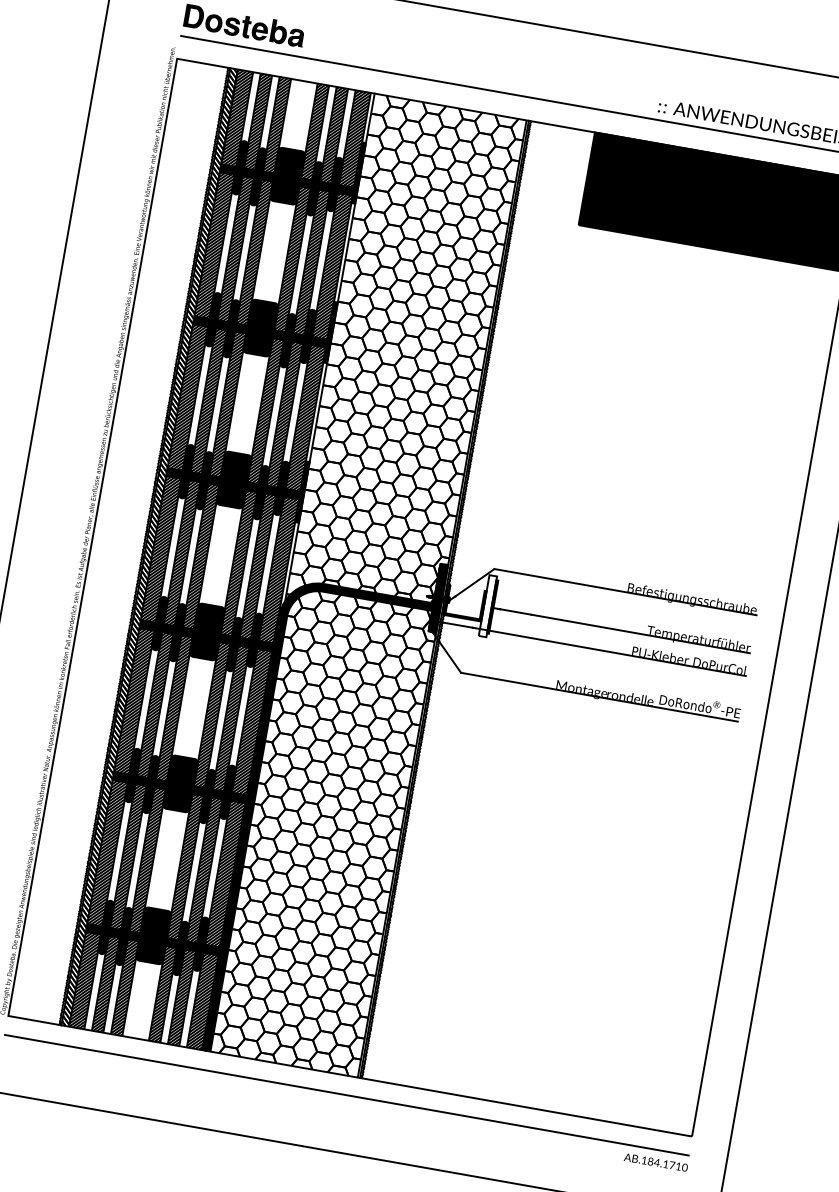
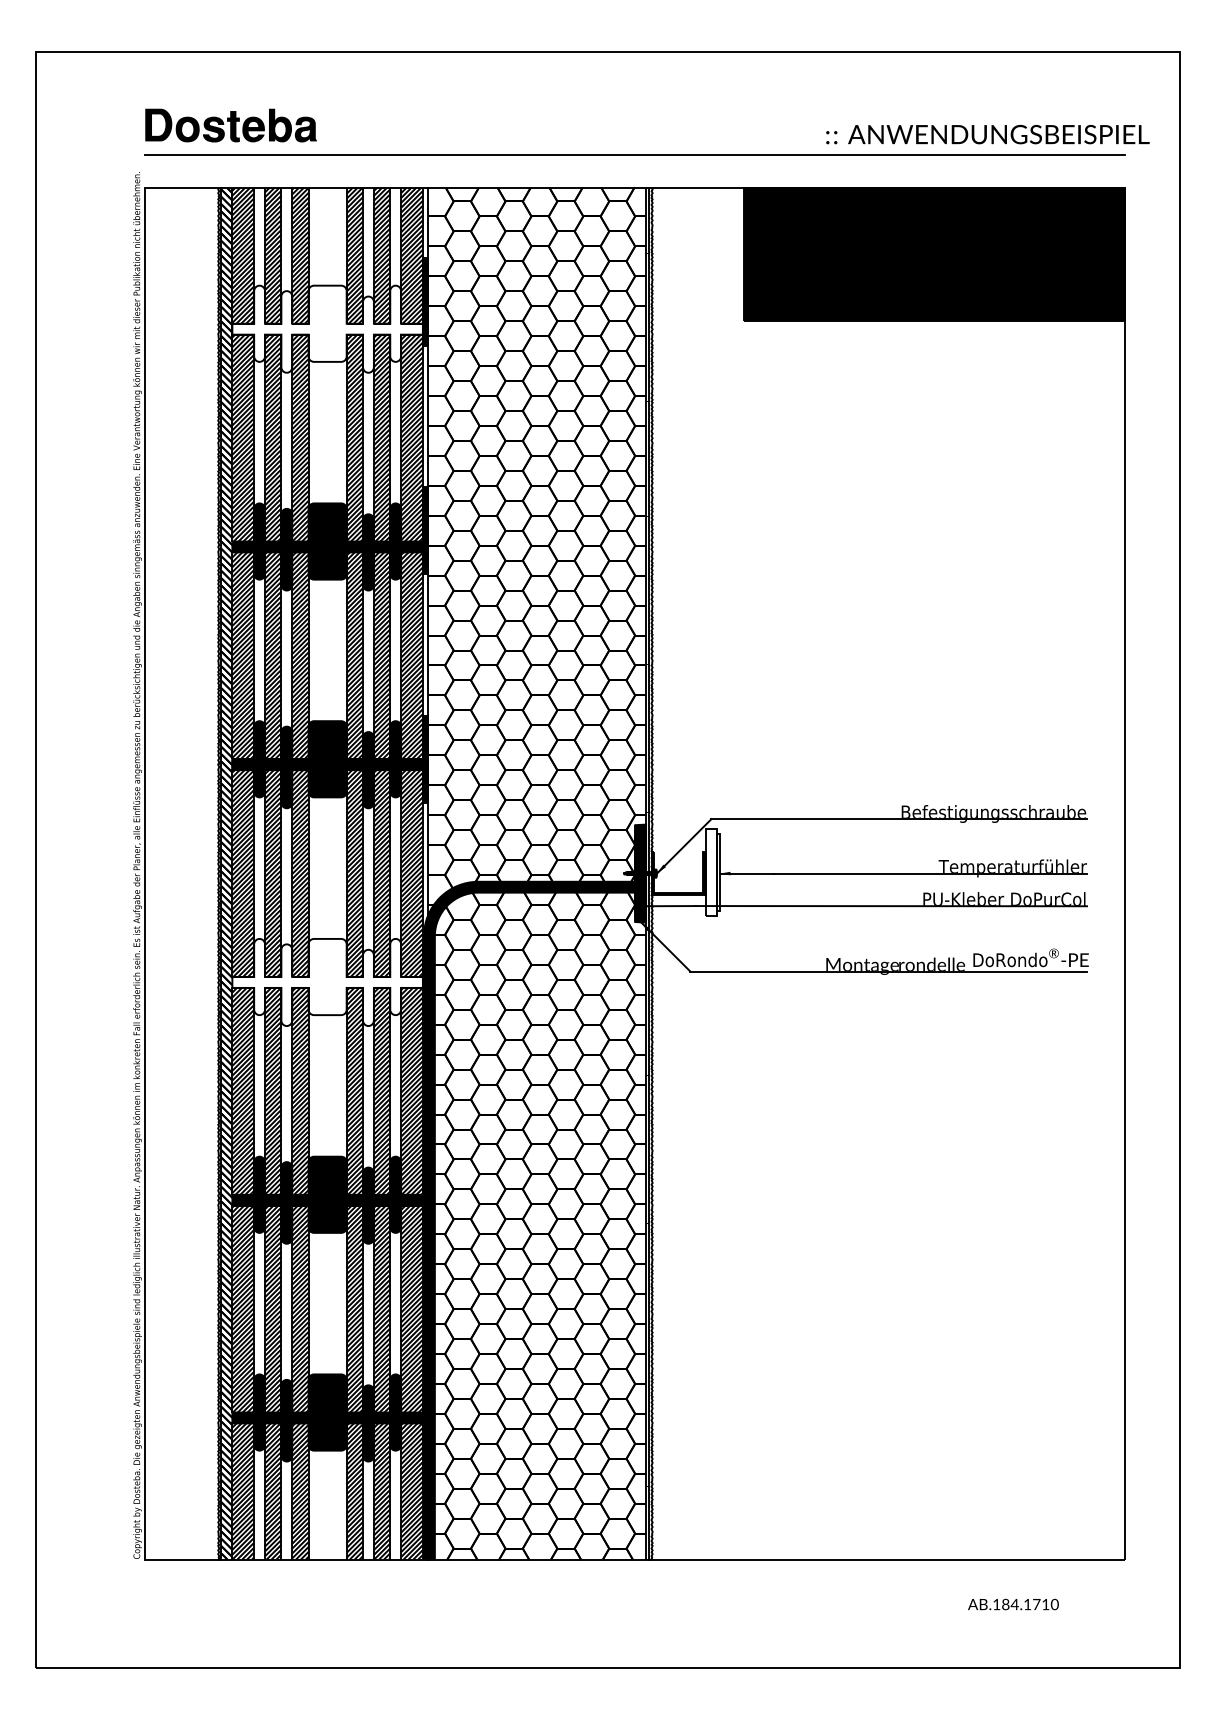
fill: (286, 179) -> (327, 328), removed
fill: (206, 635) -> (327, 982), removed
line: (347, 1095) -> (635, 1586), removed
text: (656, 1162) -> (1013, 1604), moved

